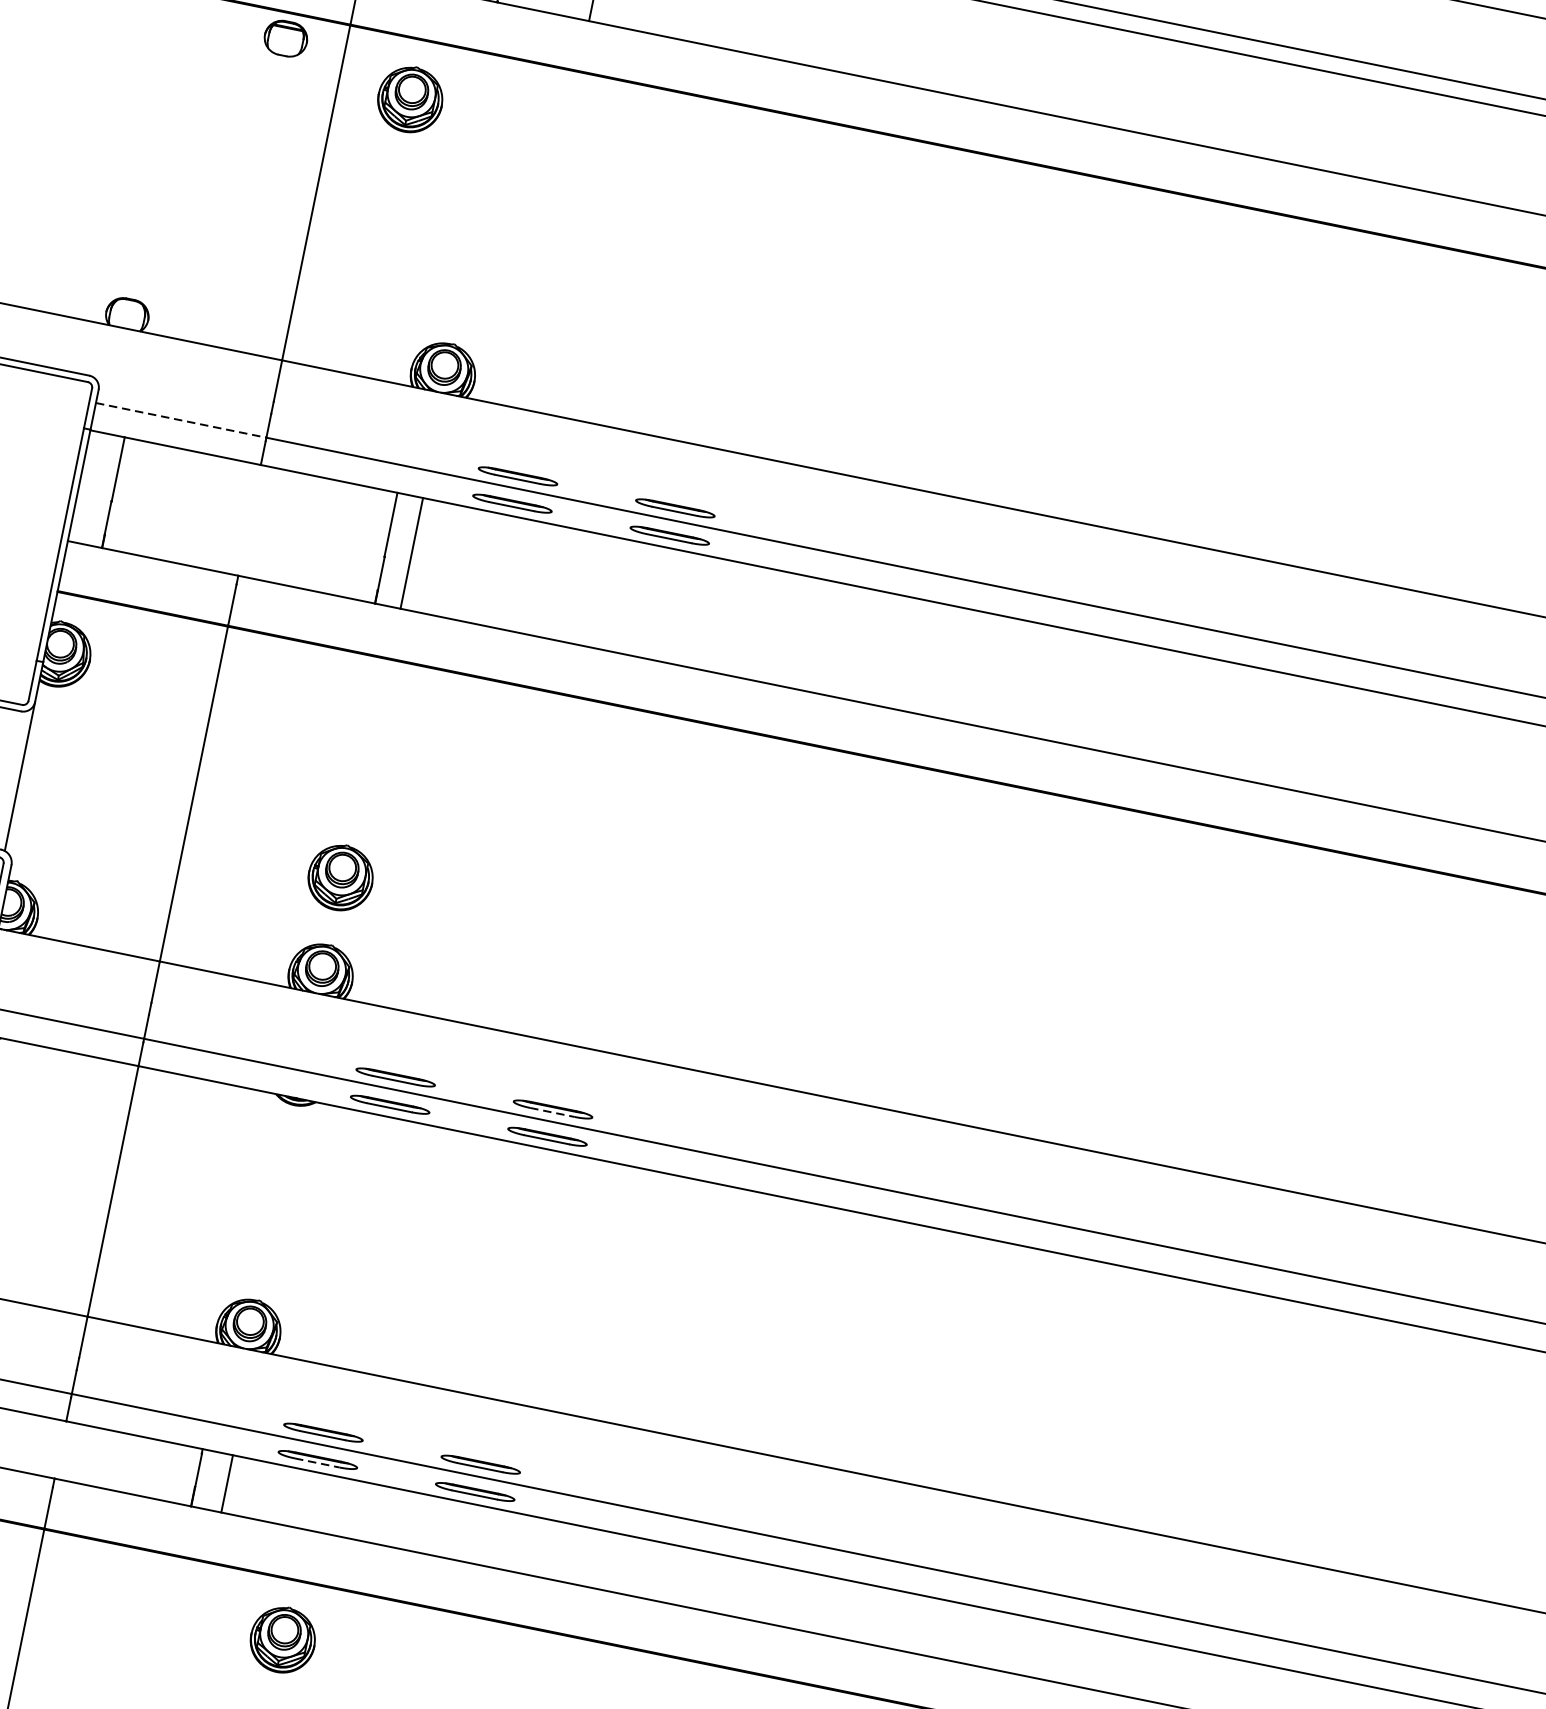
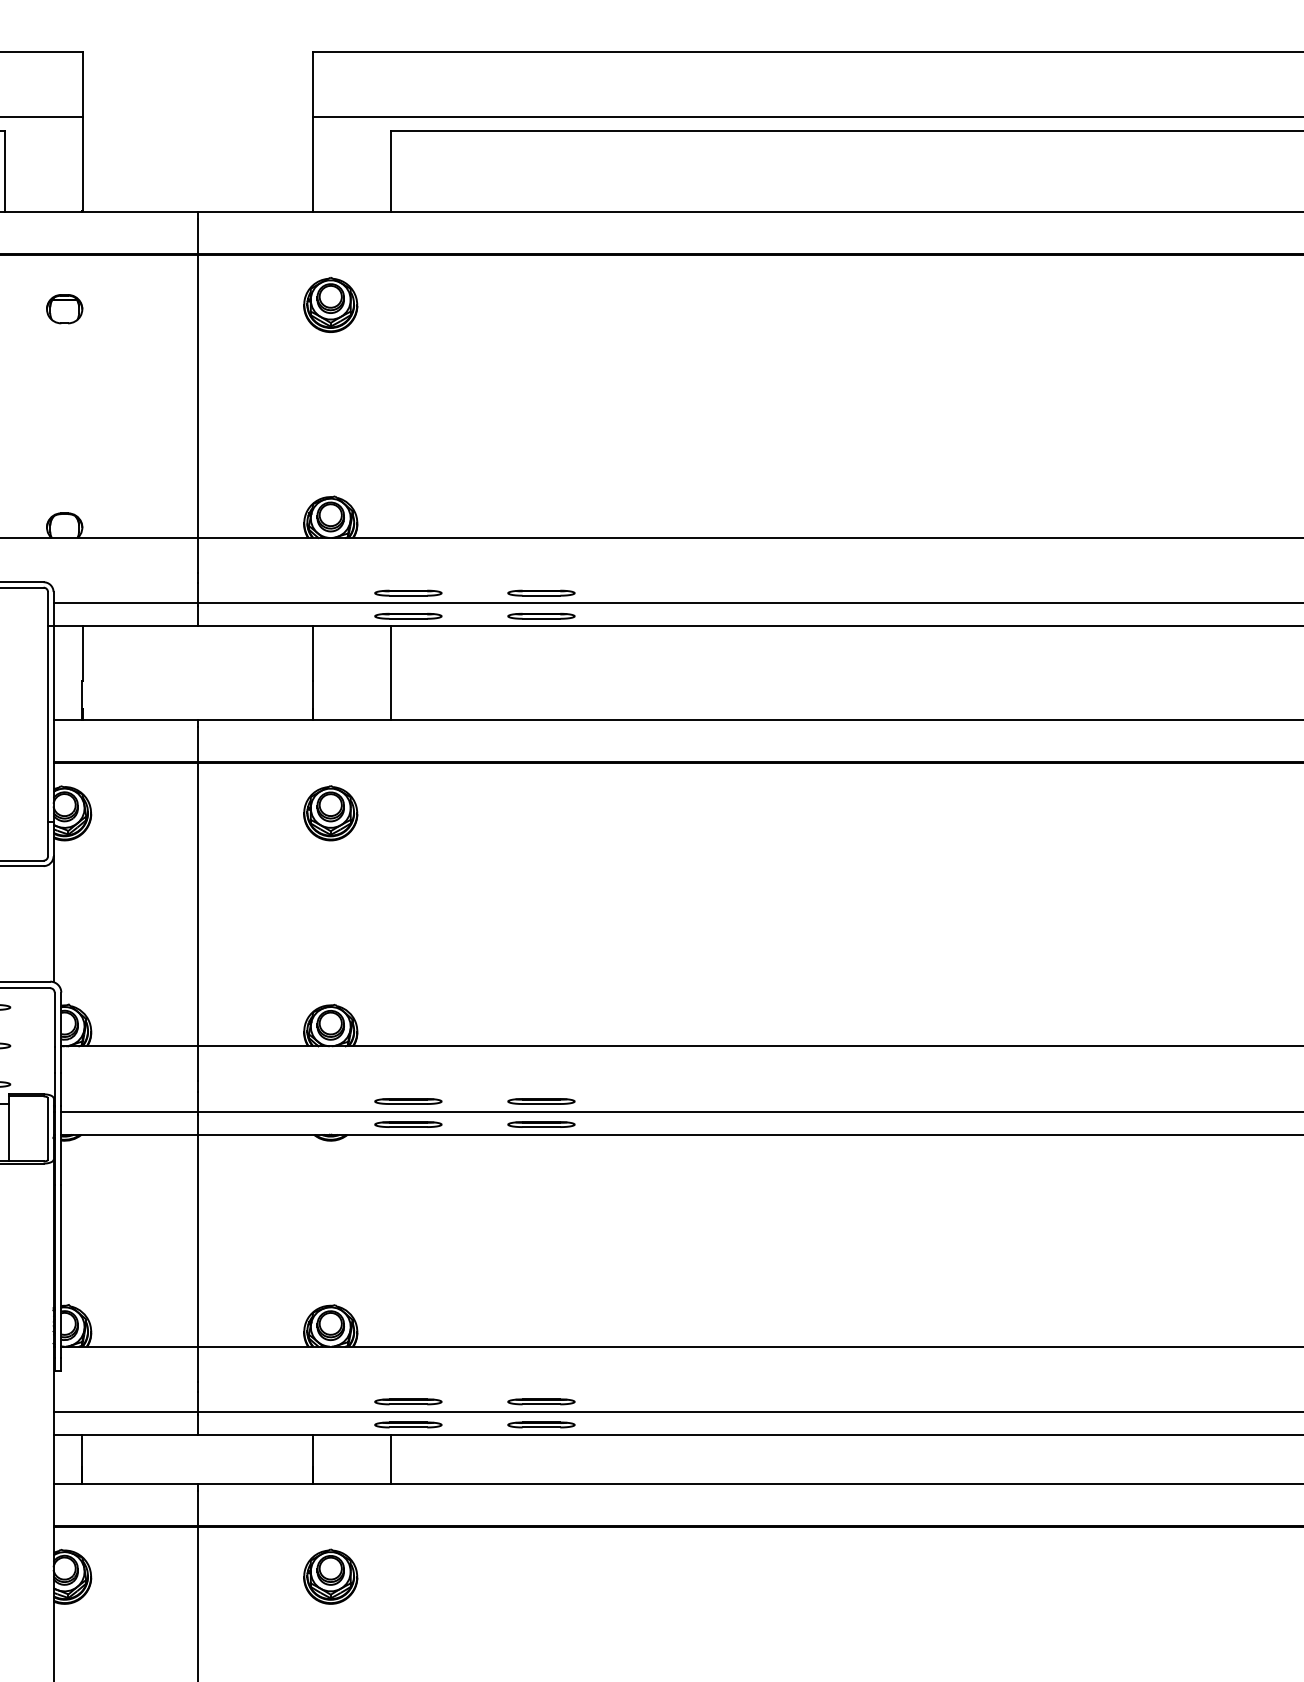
part: (285, 39) -> (64, 309), moved
part: (410, 98) -> (330, 304), moved
line: (182, 420) -> (126, 603), dashed -> solid
line: (411, 553) -> (390, 673), moved
part: (340, 877) -> (330, 813), moved
line: (552, 1113) -> (541, 1104), dashed -> solid
line: (317, 1463) -> (408, 1427), dashed -> solid
line: (226, 1484) -> (390, 1459), moved
part: (282, 1639) -> (330, 1576), moved

